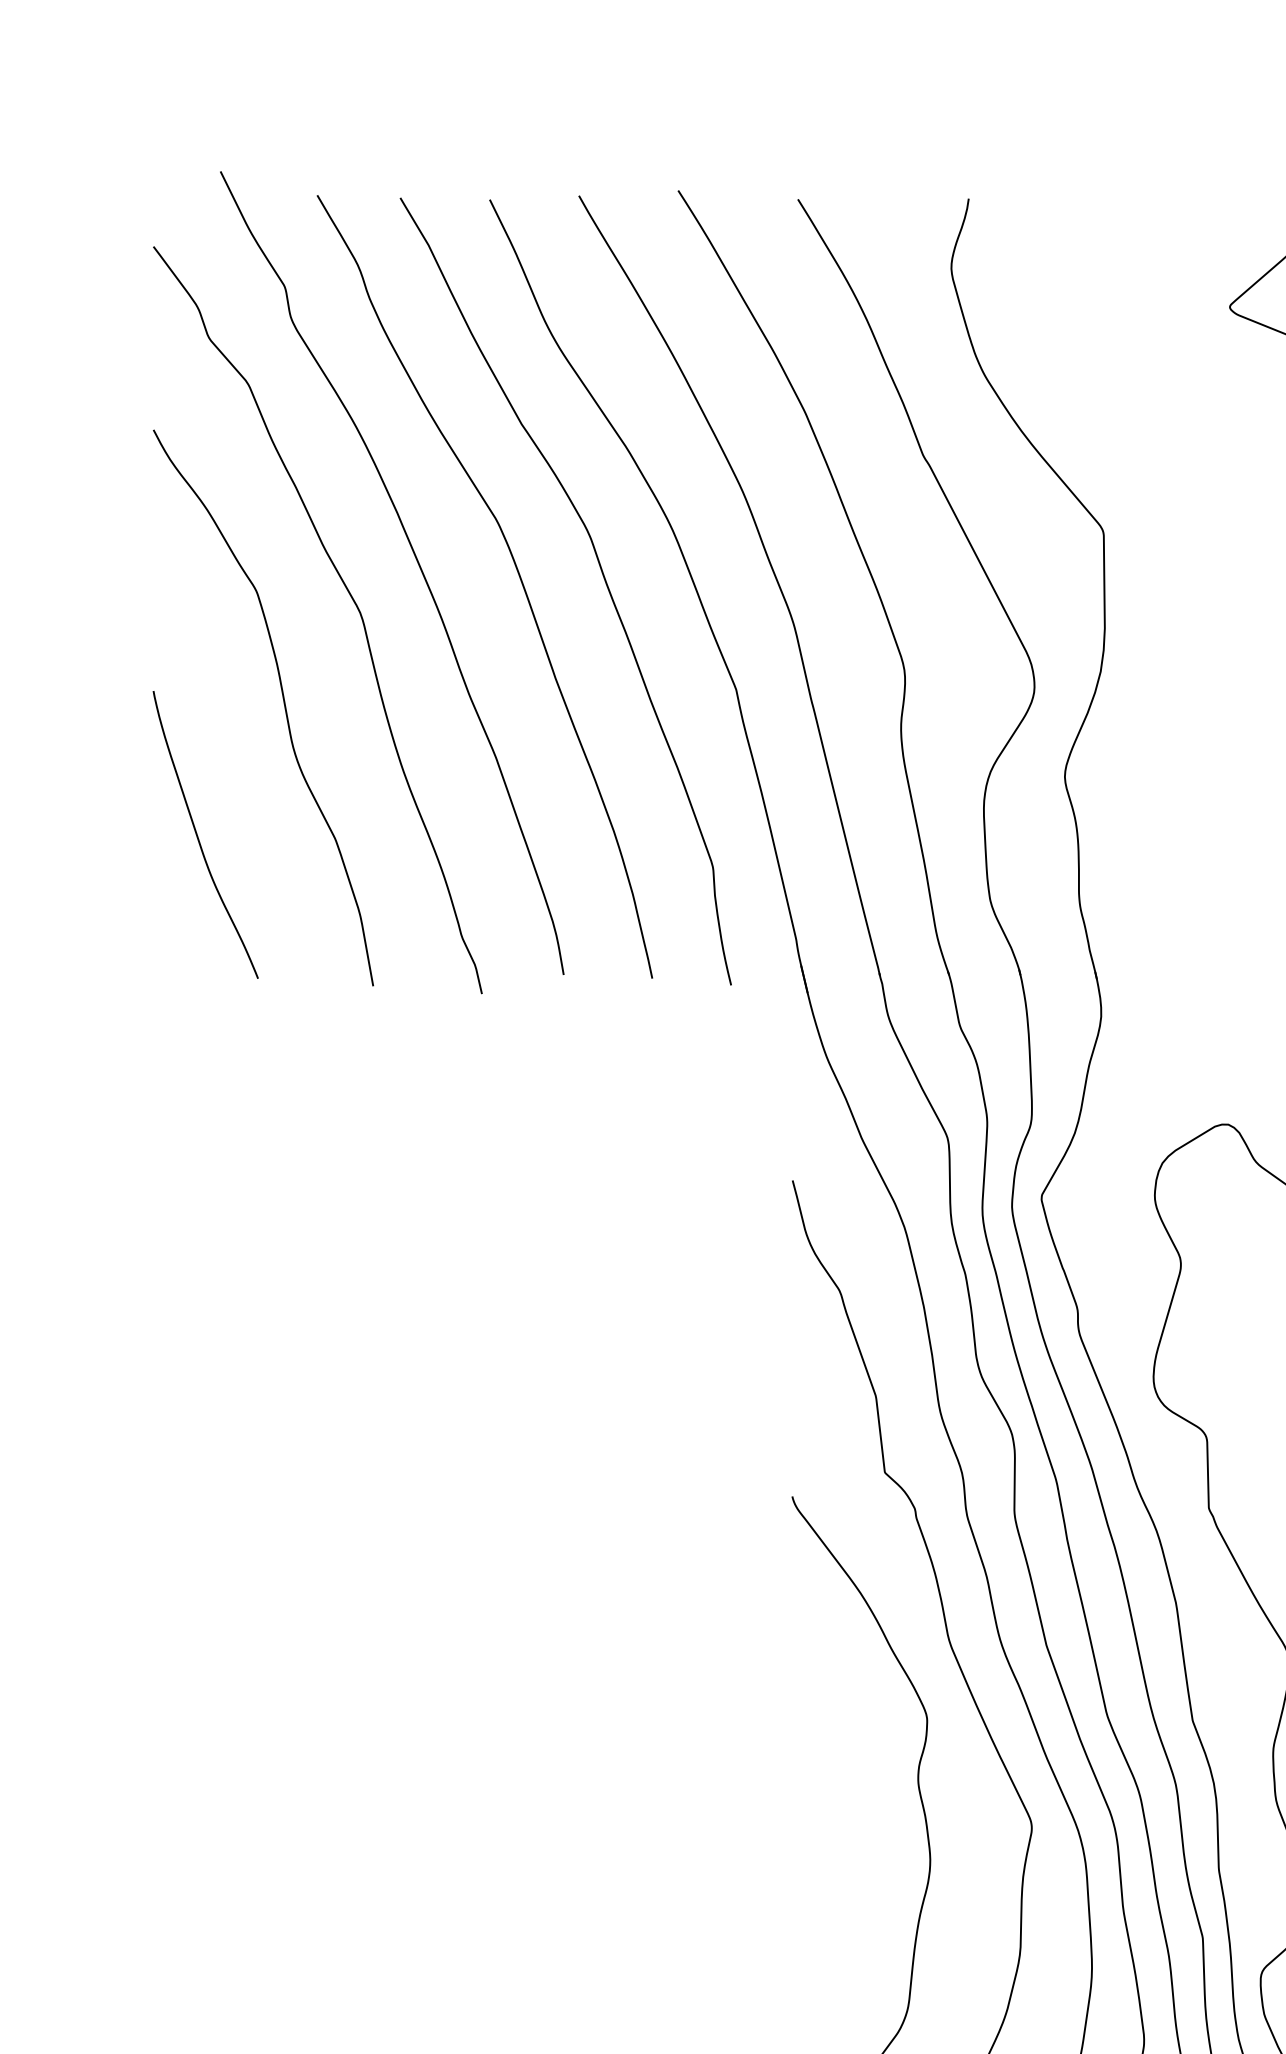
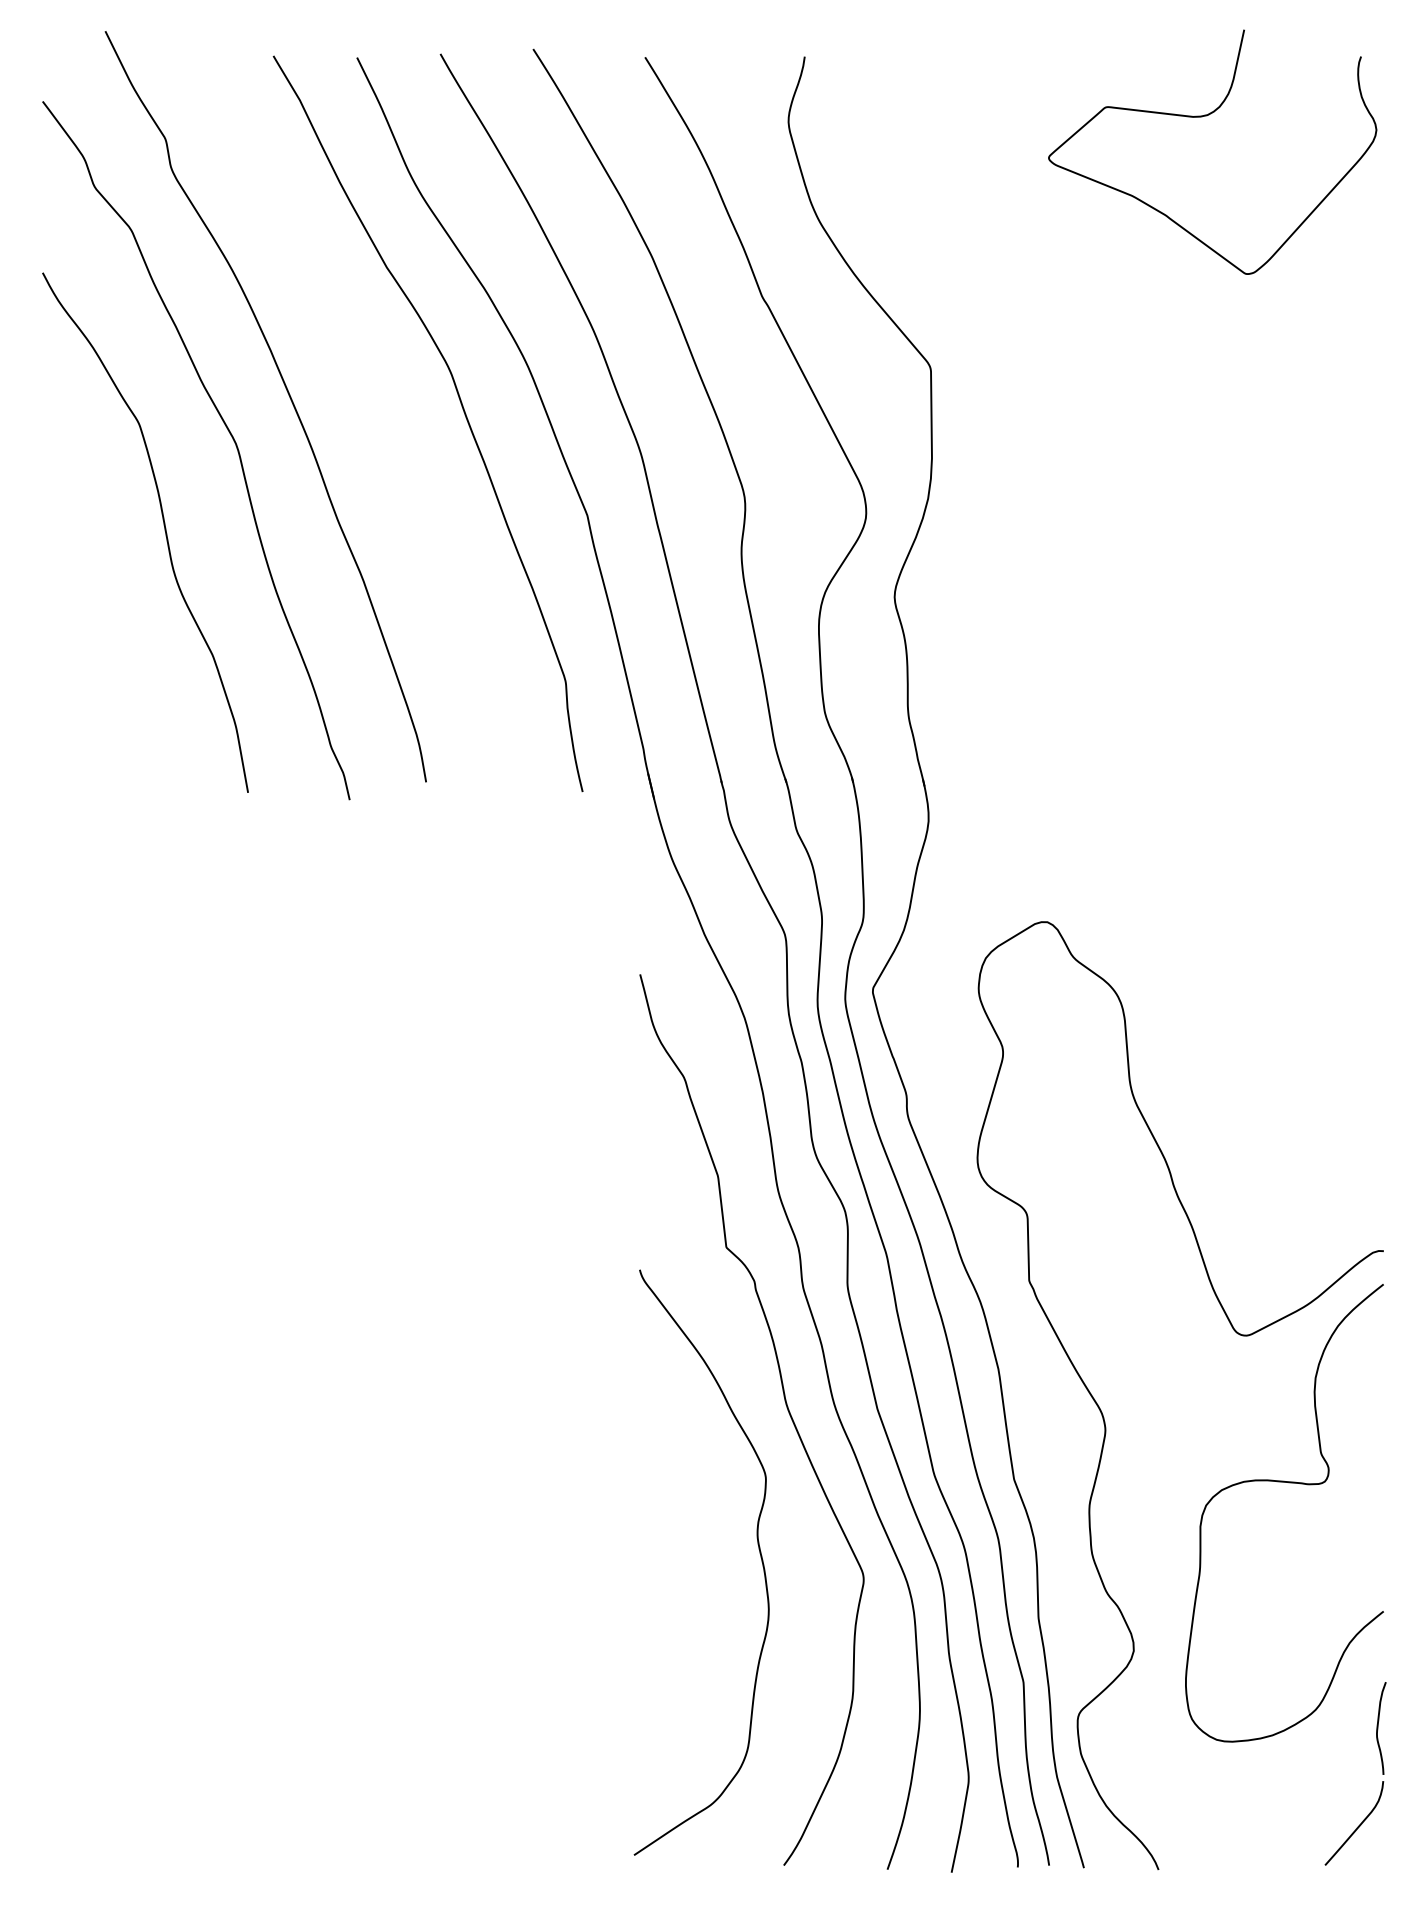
curve: (518, 575) -> (383, 408), removed
curve: (198, 835) -> (84, 651), removed

